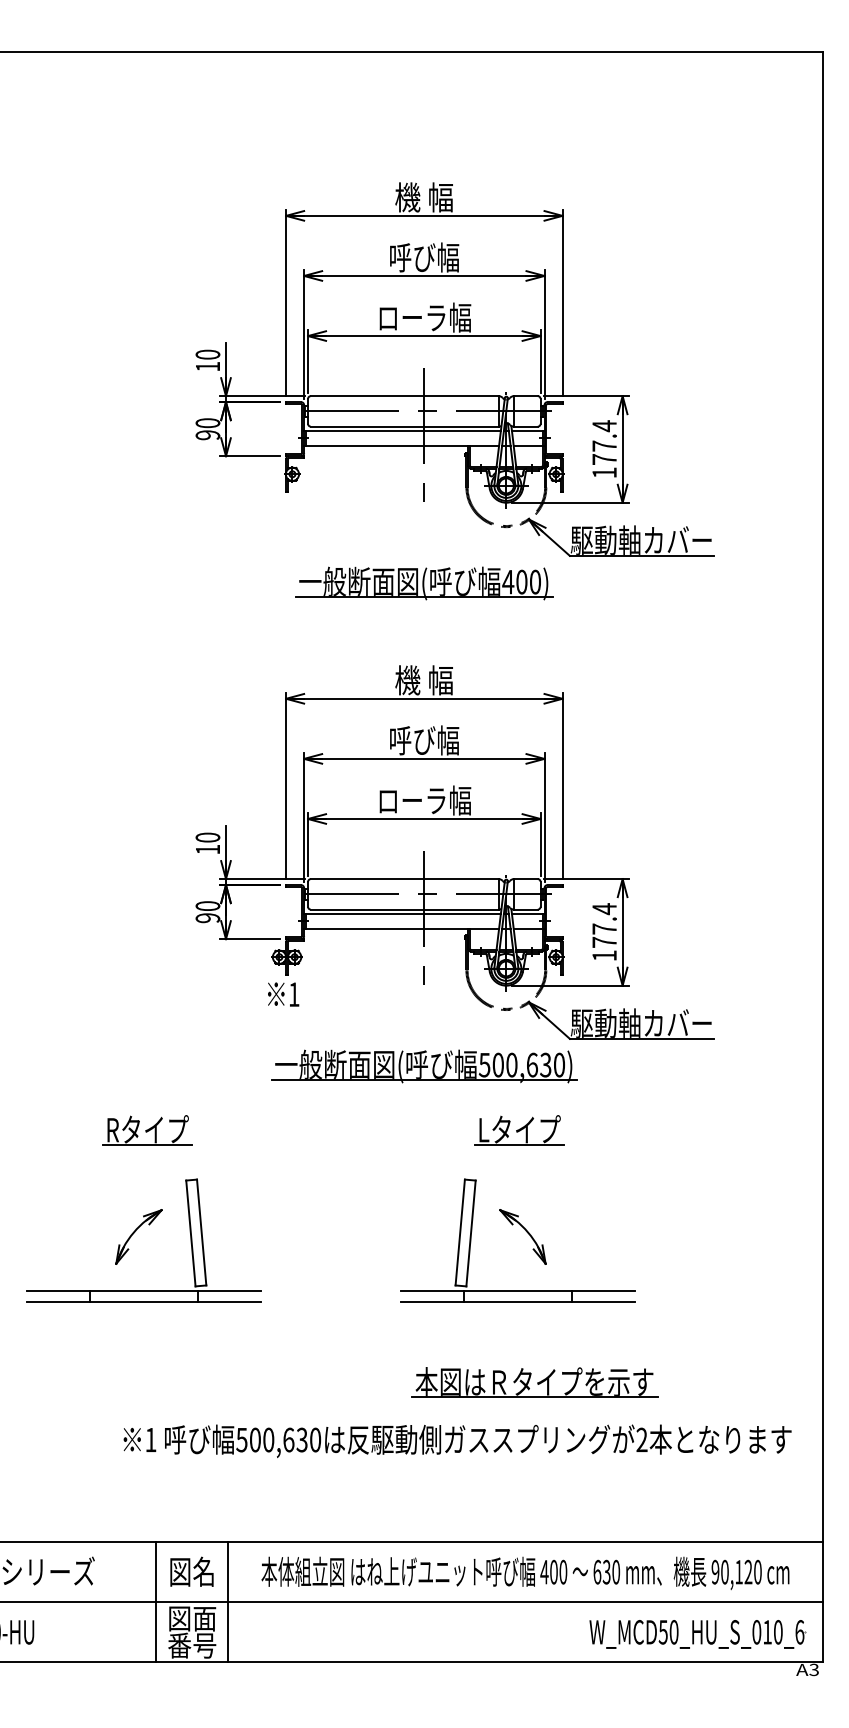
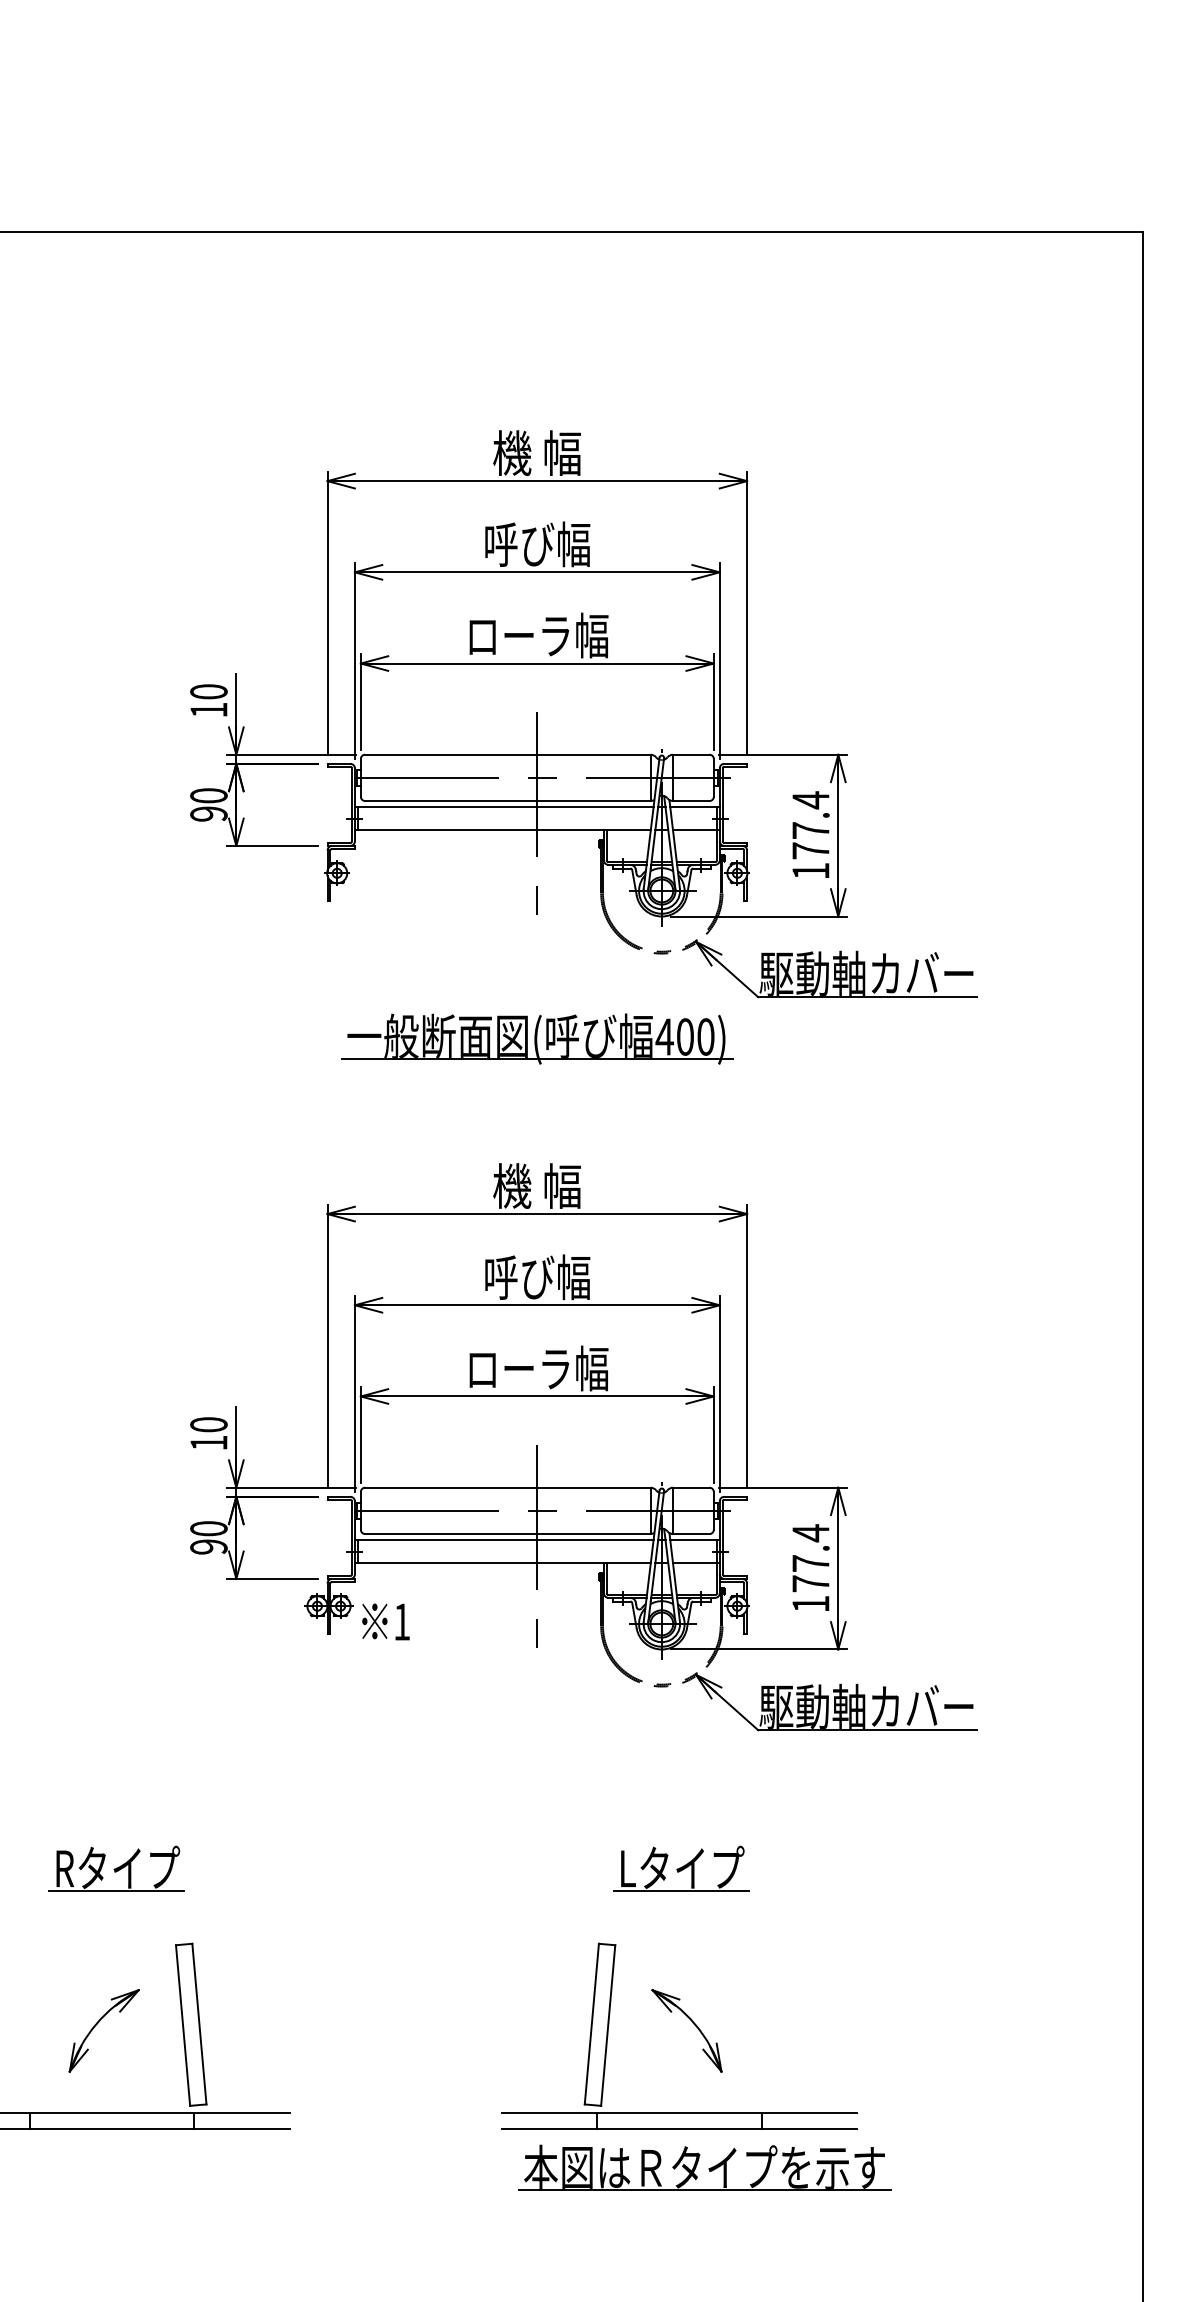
text: (283, 994) -> (385, 1621), moved
part: (424, 1066) -> (537, 1772), removed
part: (534, 1382) -> (704, 2168), moved

